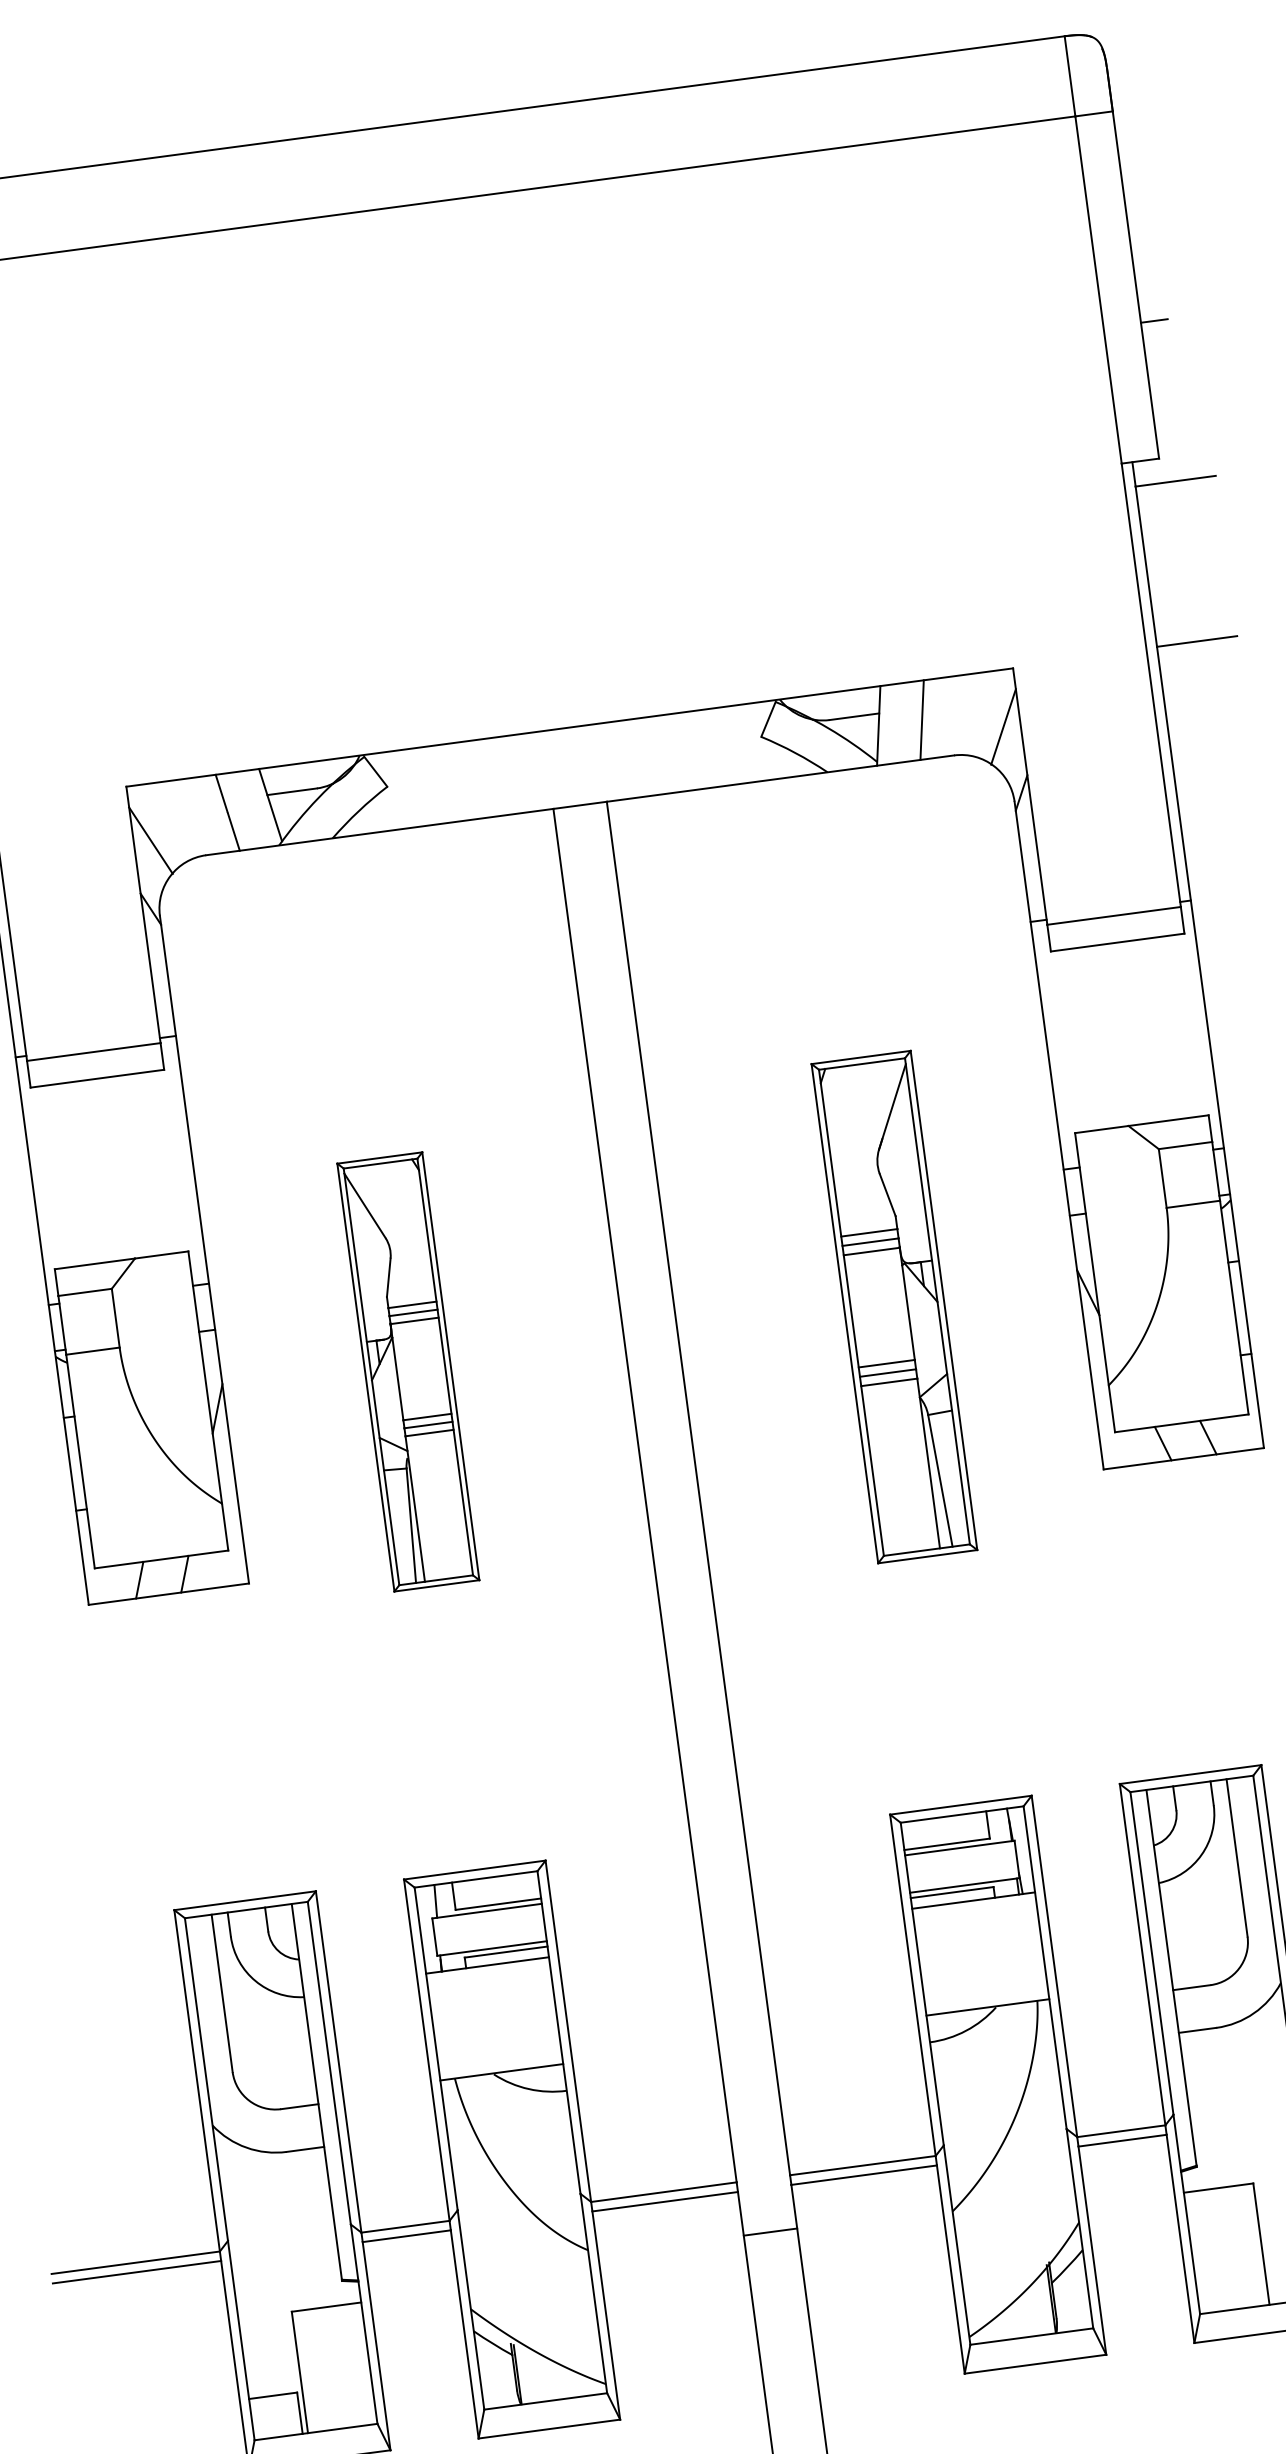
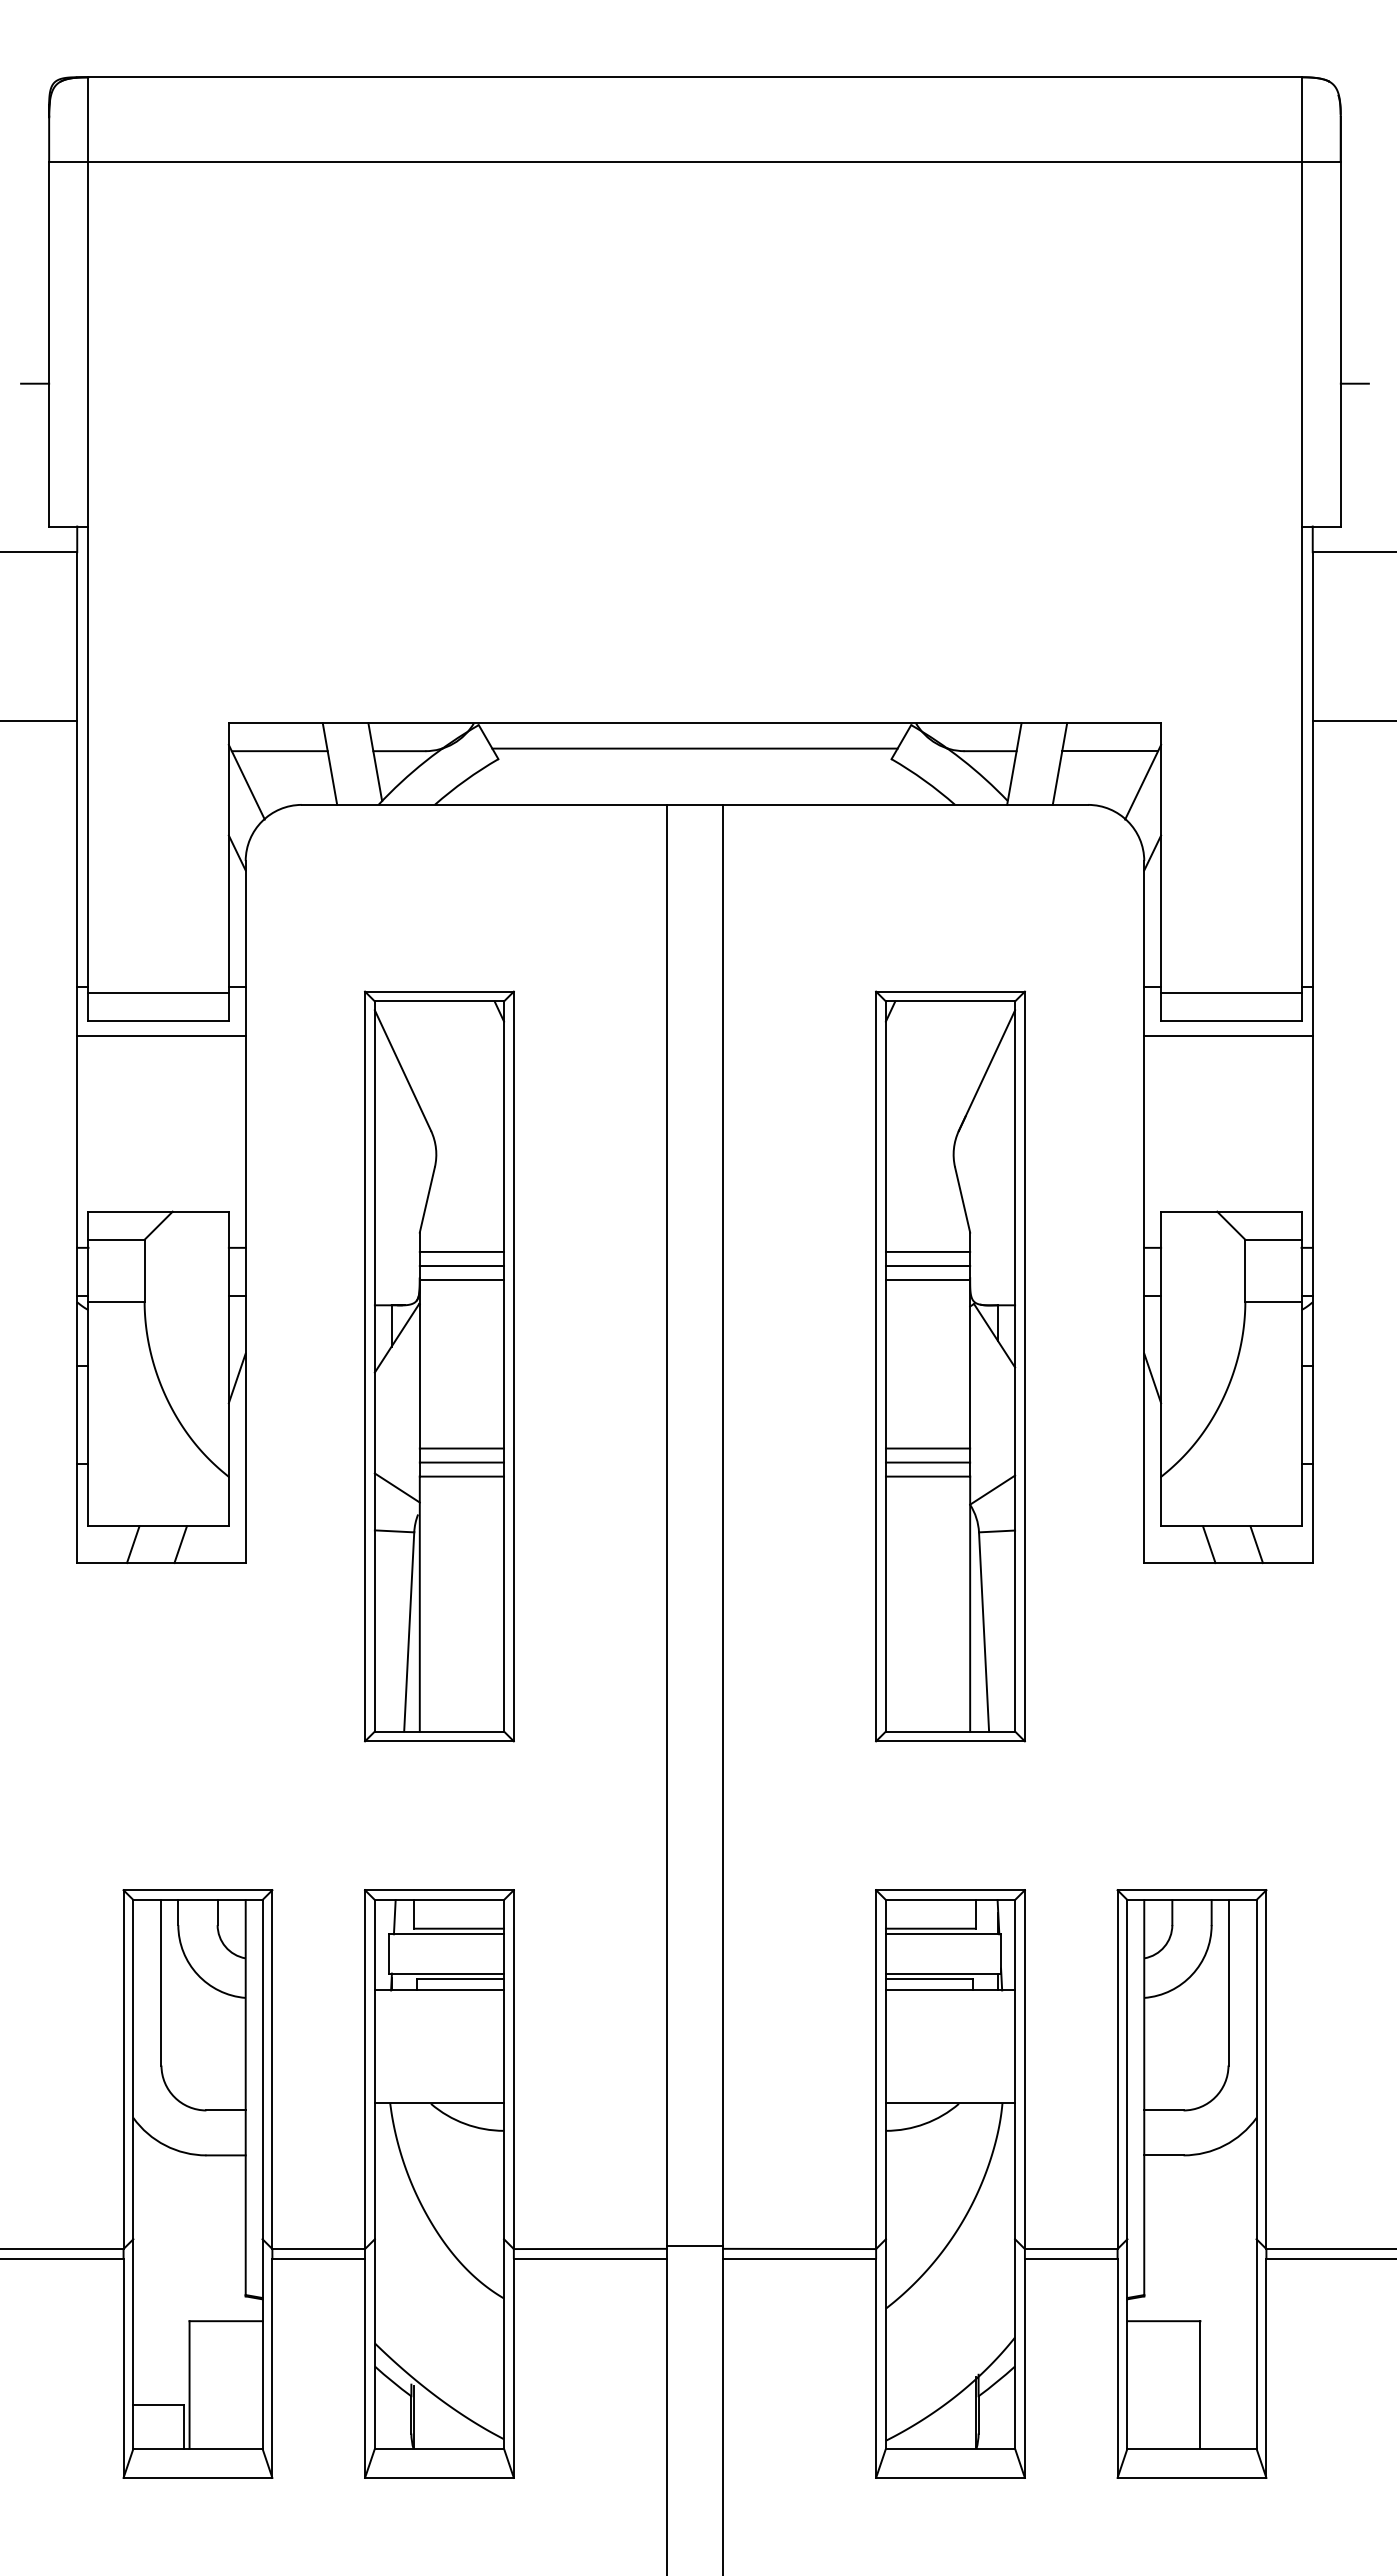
line: (968, 701) -> (1110, 751), added
line: (572, 751) -> (694, 748), added
line: (178, 807) -> (279, 751), added
line: (1116, 956) -> (1228, 1035), added
line: (101, 1092) -> (161, 1035), added
part: (894, 1307) -> (950, 1366), size x1.43
part: (408, 1371) -> (439, 1366), size x1.67
line: (769, 2231) -> (694, 2245), moved

